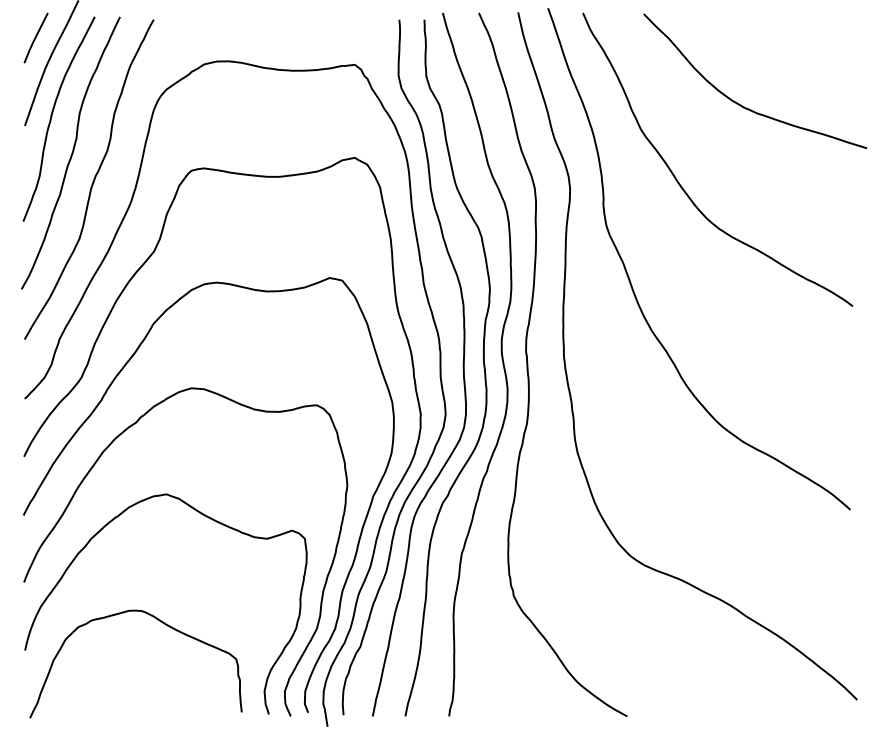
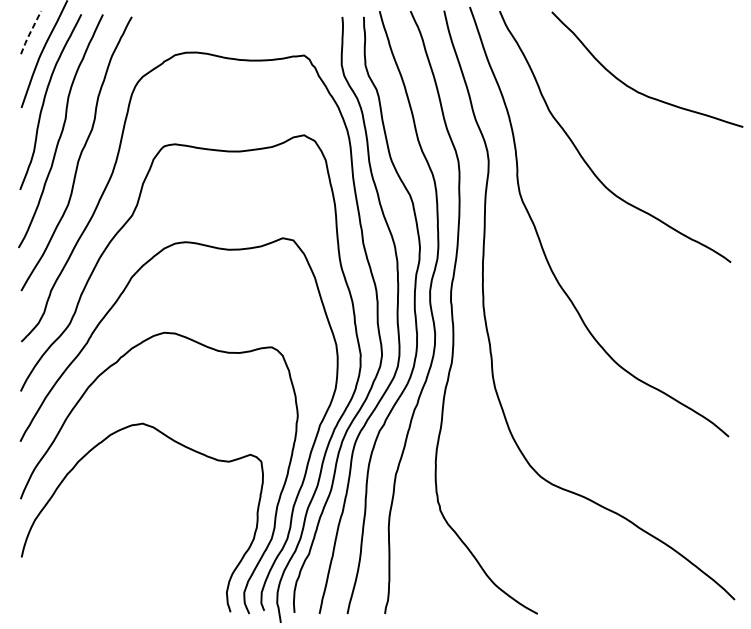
line: (35, 38) -> (30, 32), solid -> dashed
curve: (160, 622) -> (137, 533), removed

